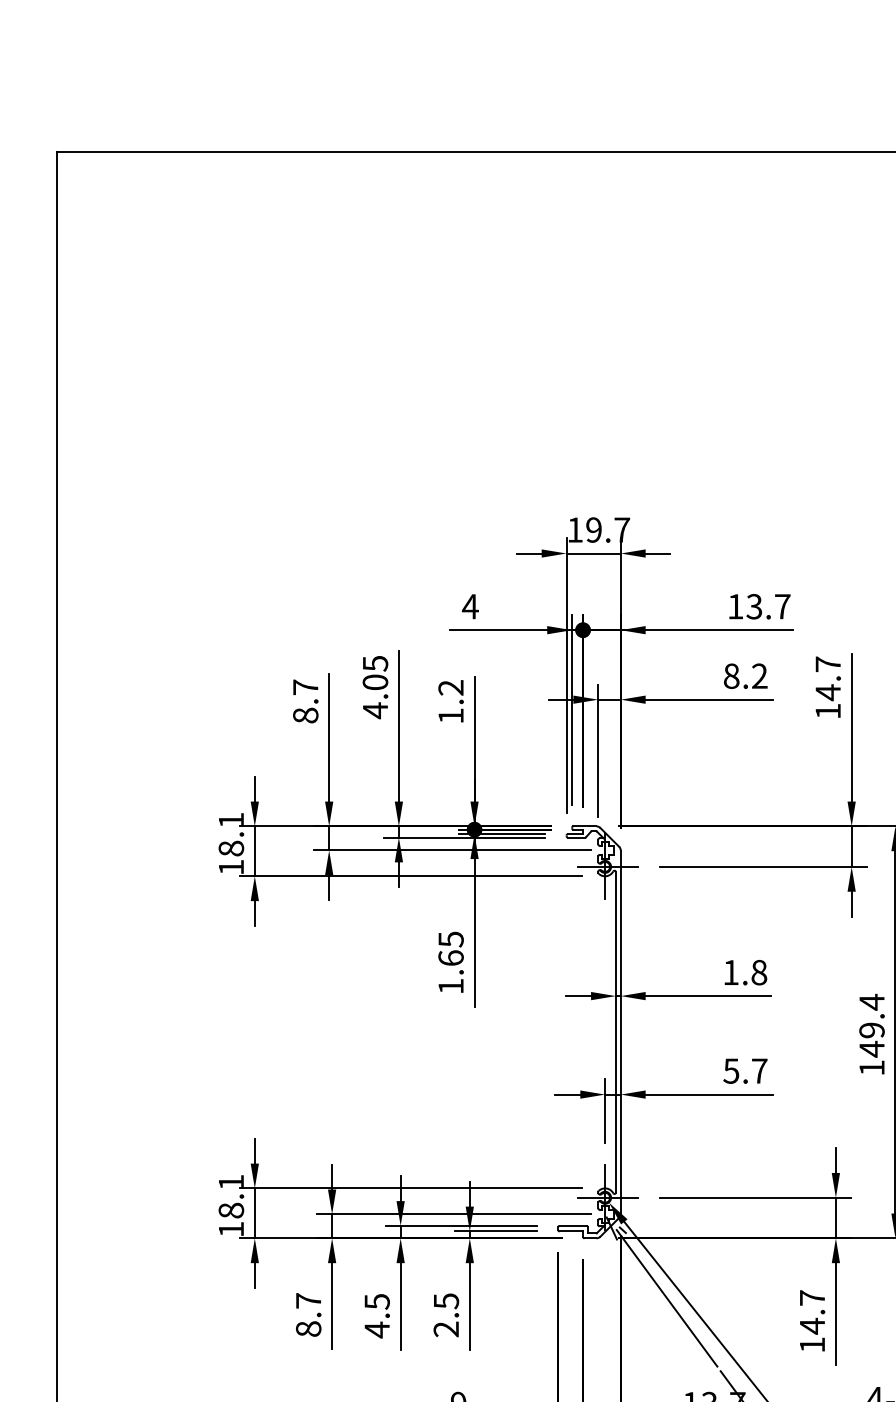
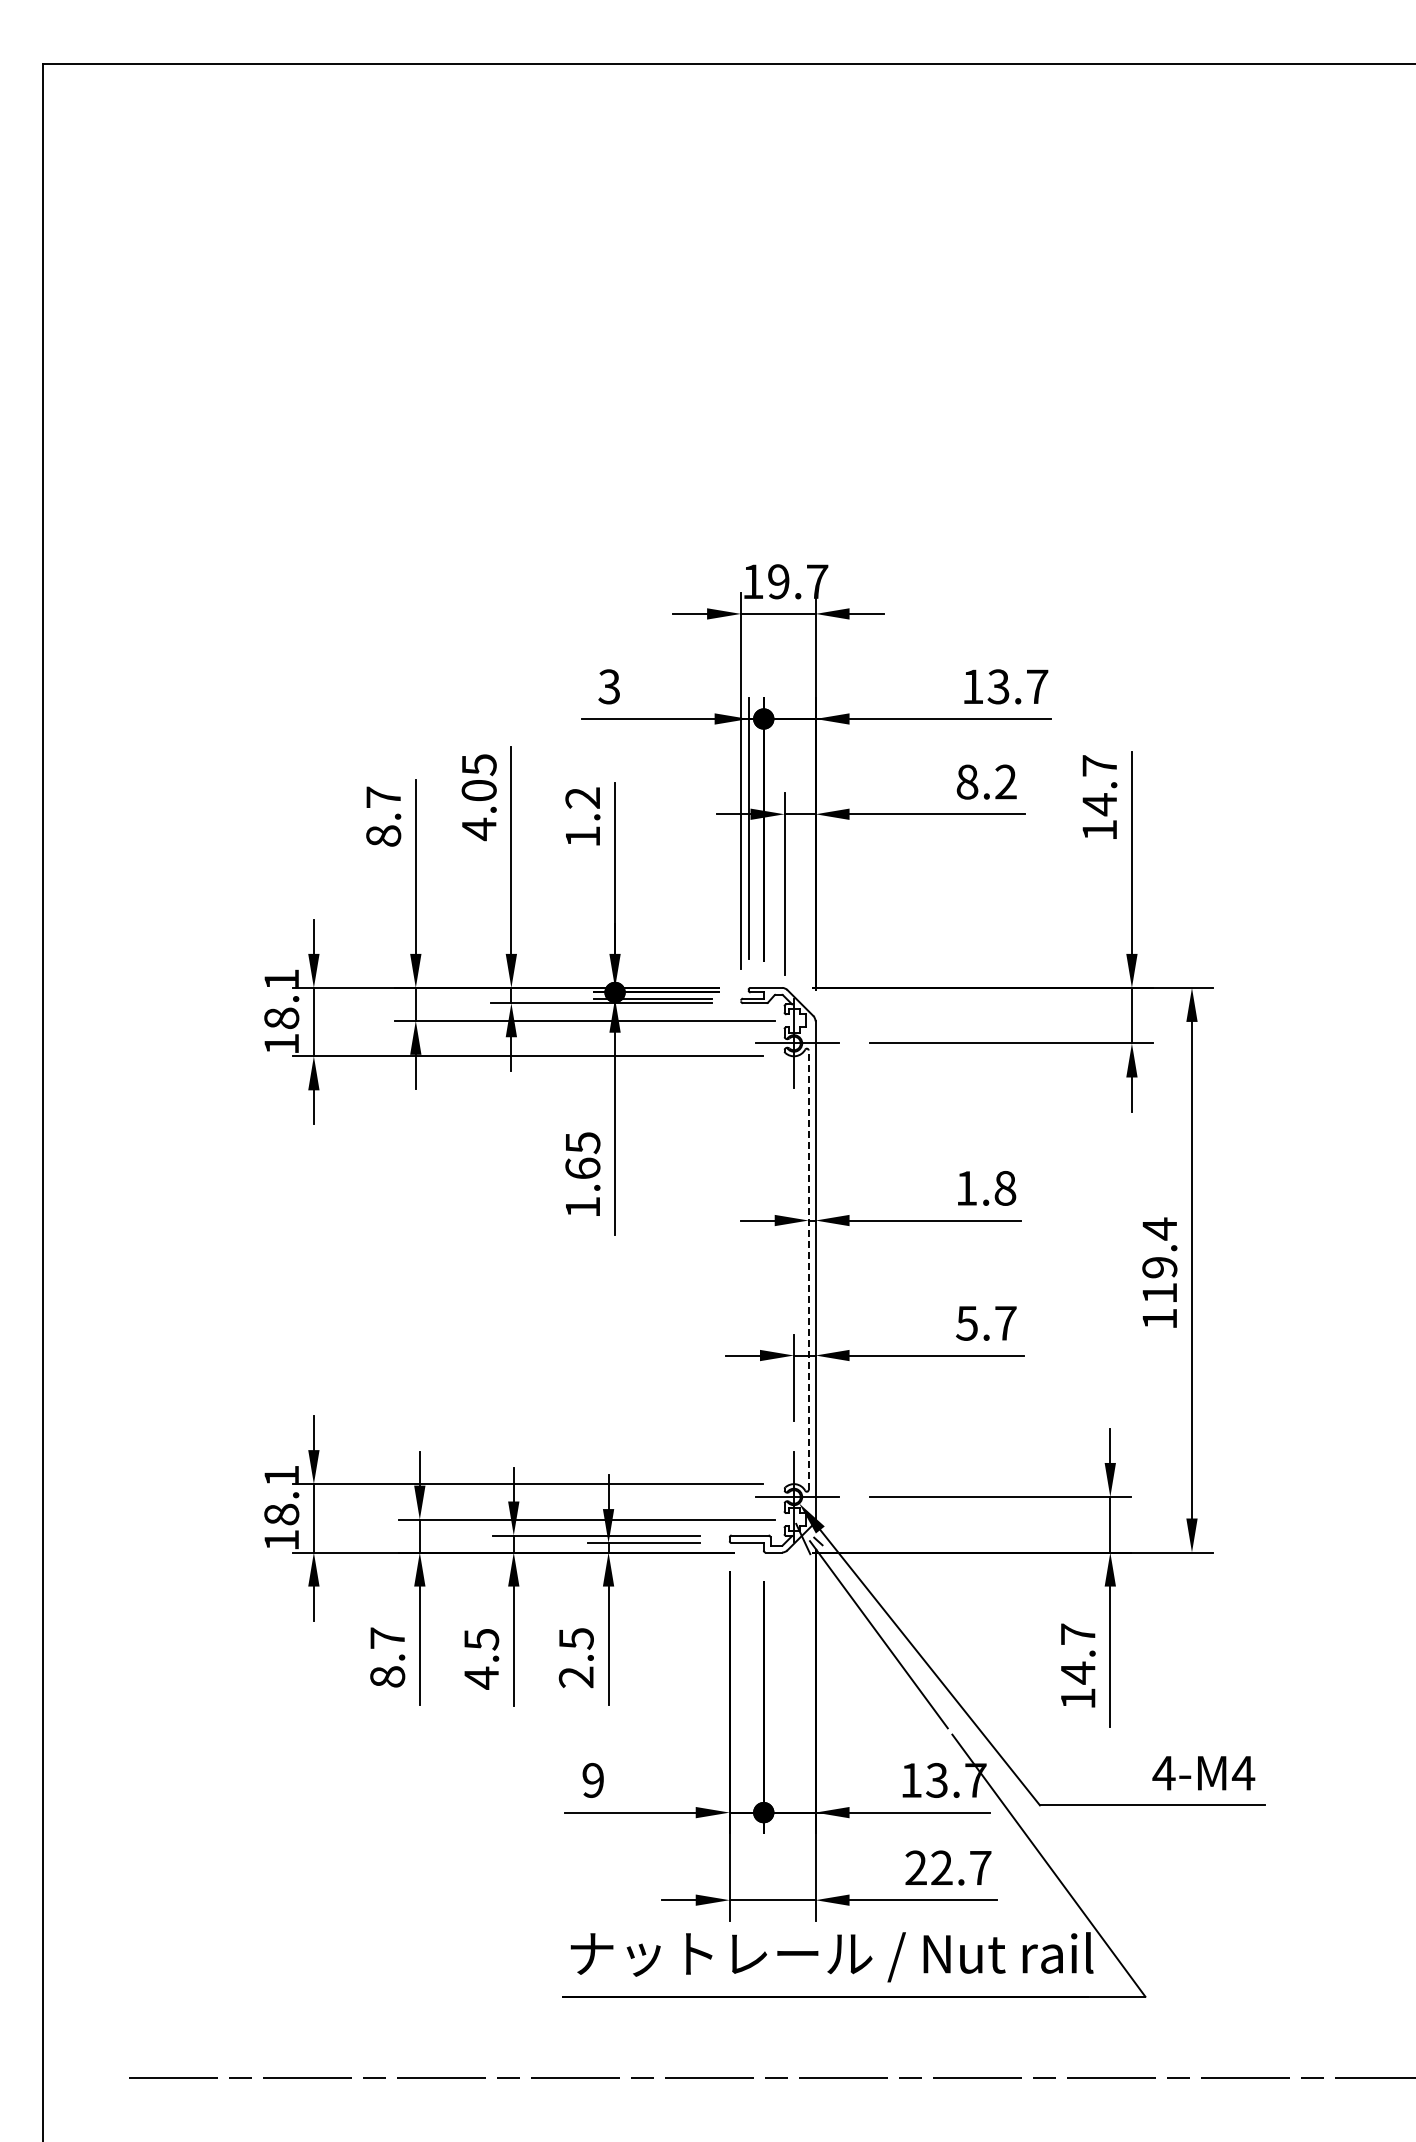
text: (470, 606) -> (609, 686), 4 -> 3
line: (615, 1032) -> (808, 1270), solid -> dashed
text: (871, 1049) -> (1159, 1293), 149.4 -> 119.4

